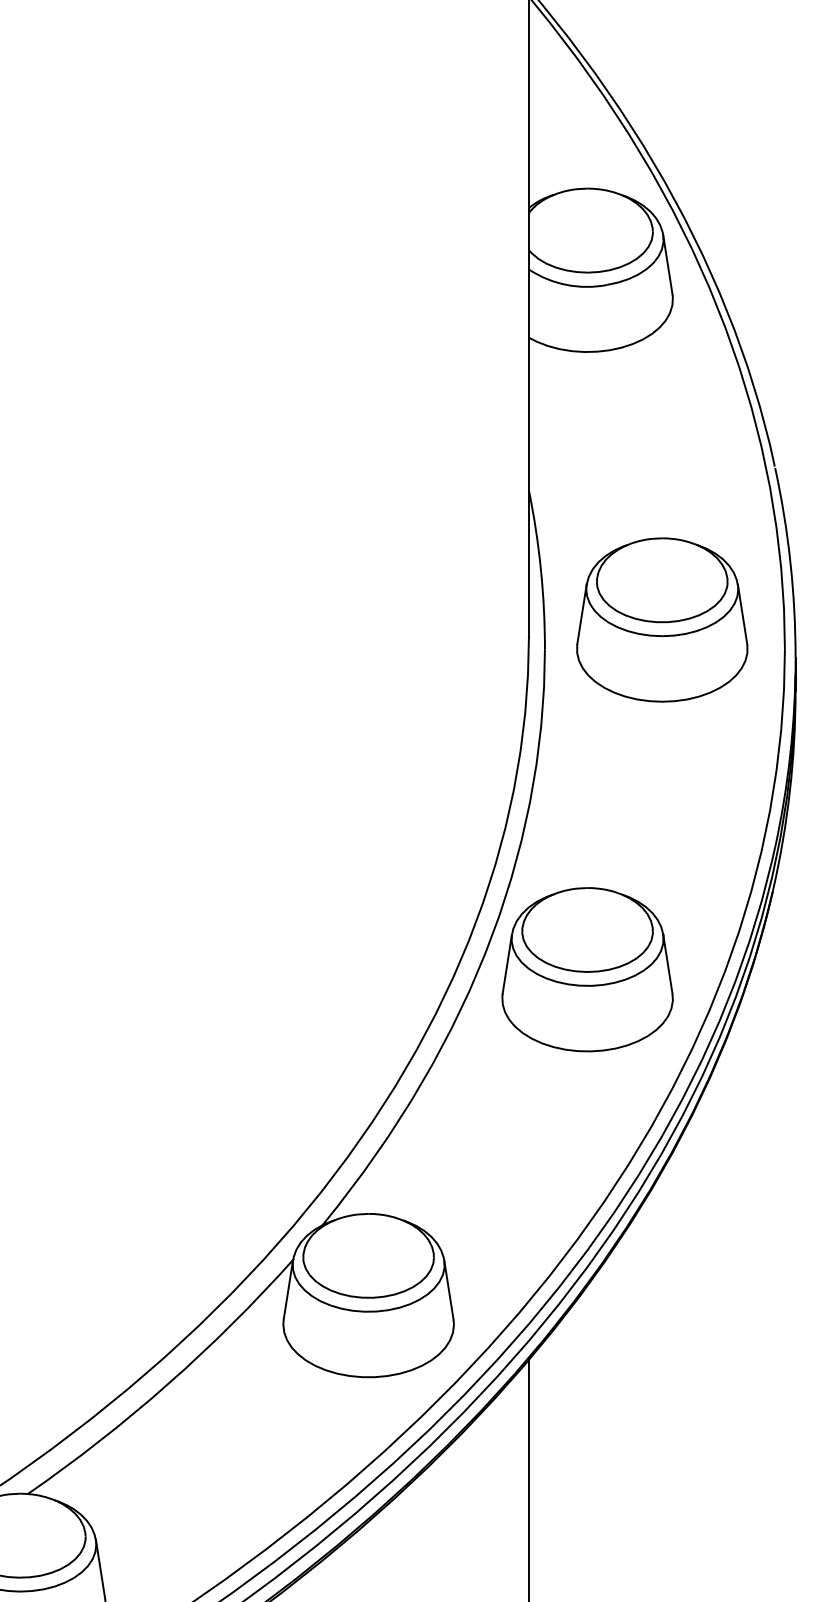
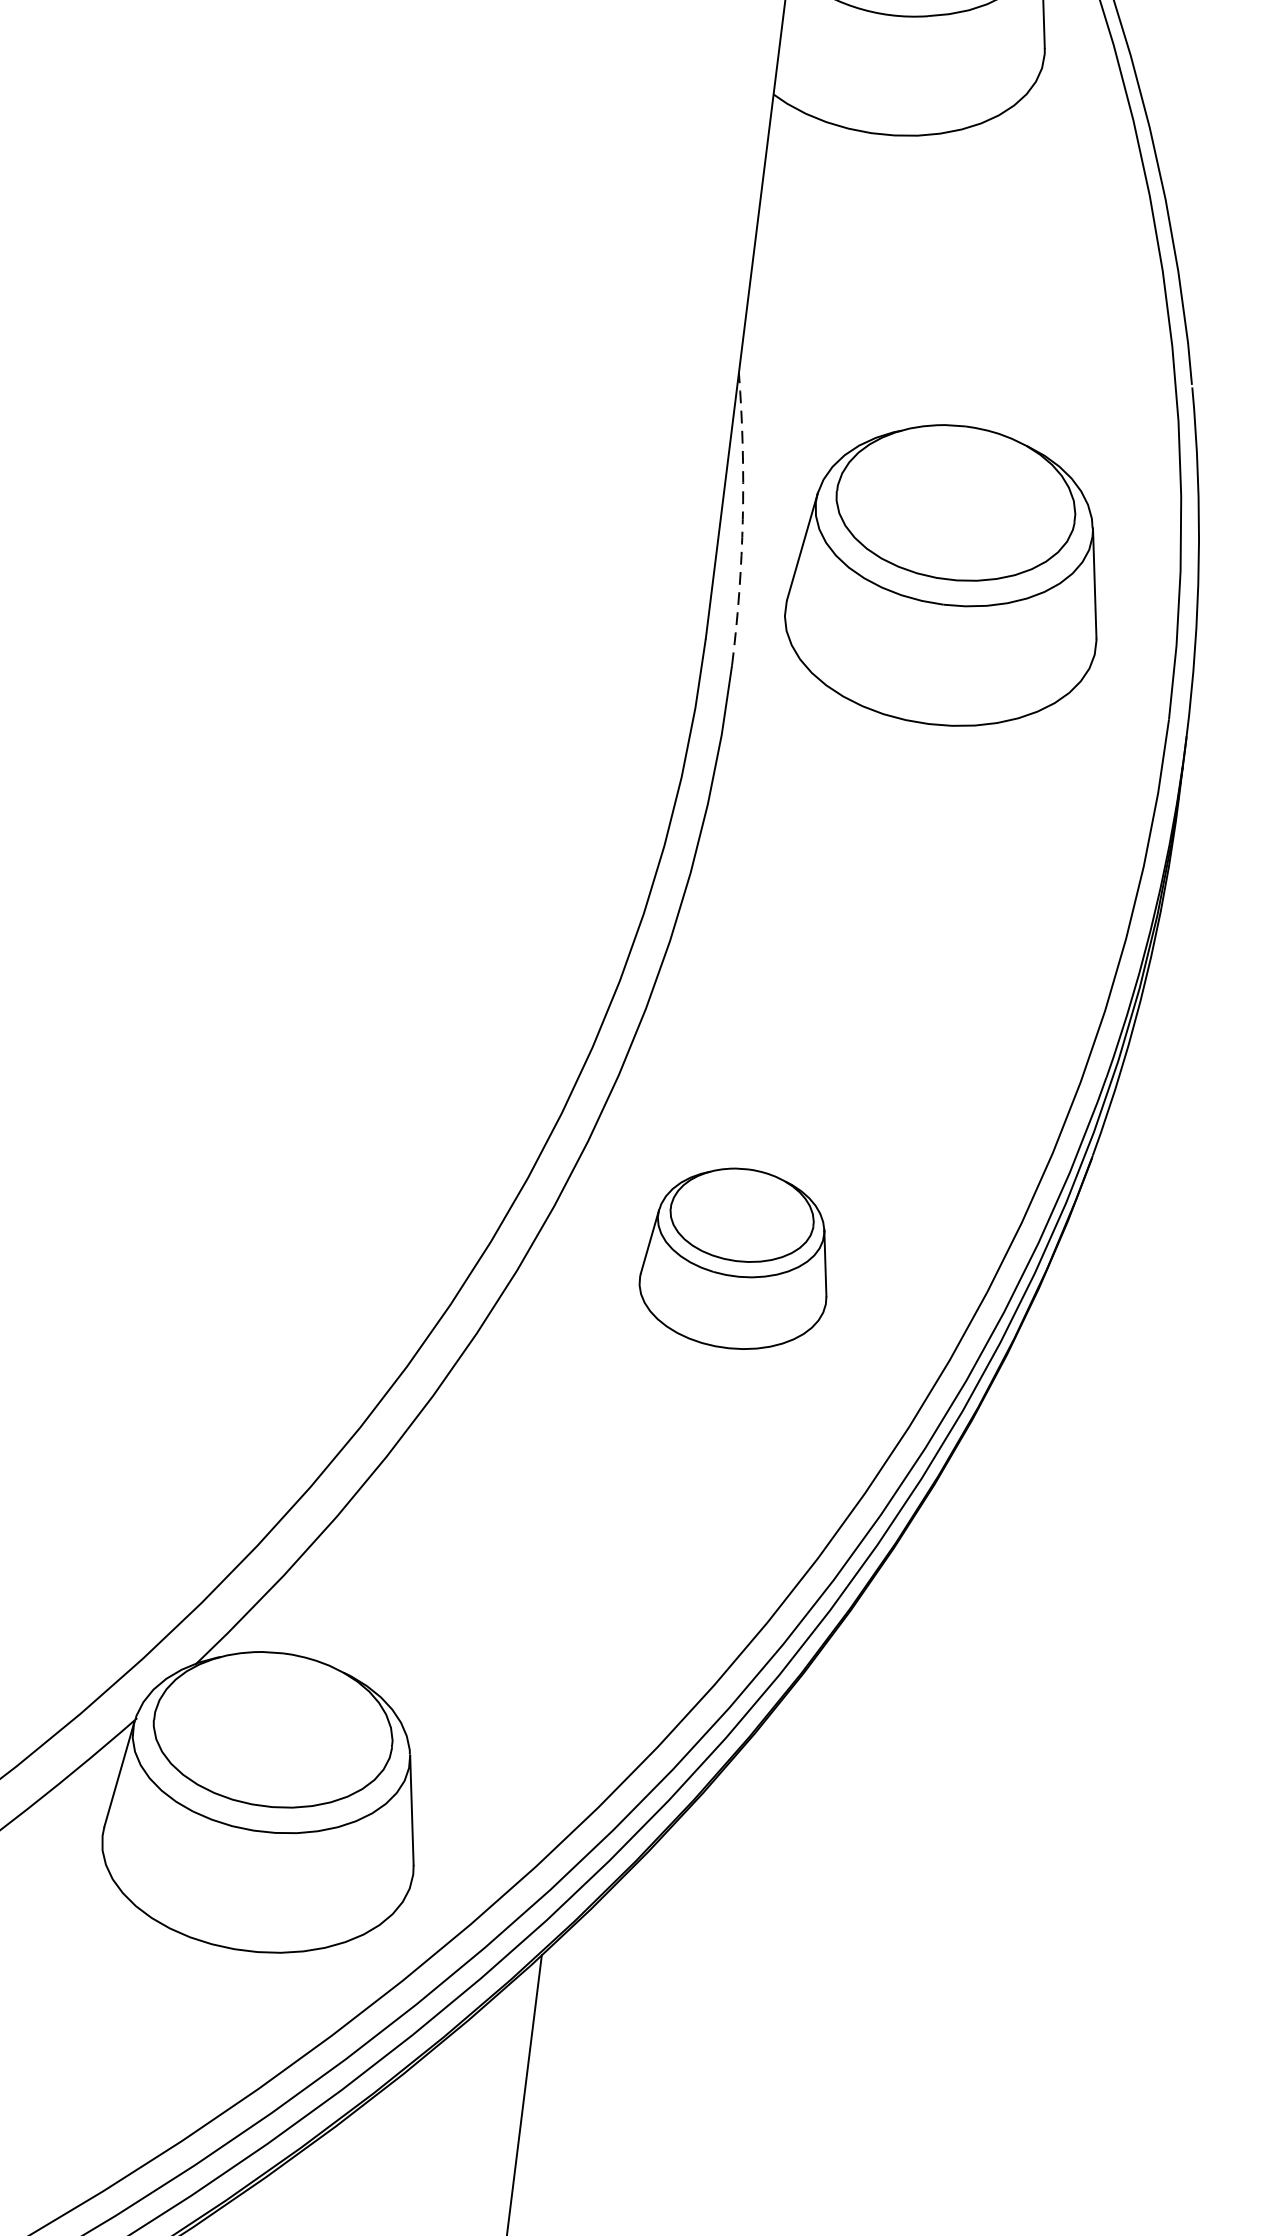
arc: (540, 569) -> (742, 519), solid -> dashed
part: (662, 619) -> (947, 574), moved
part: (587, 969) -> (736, 1258), size x0.6

